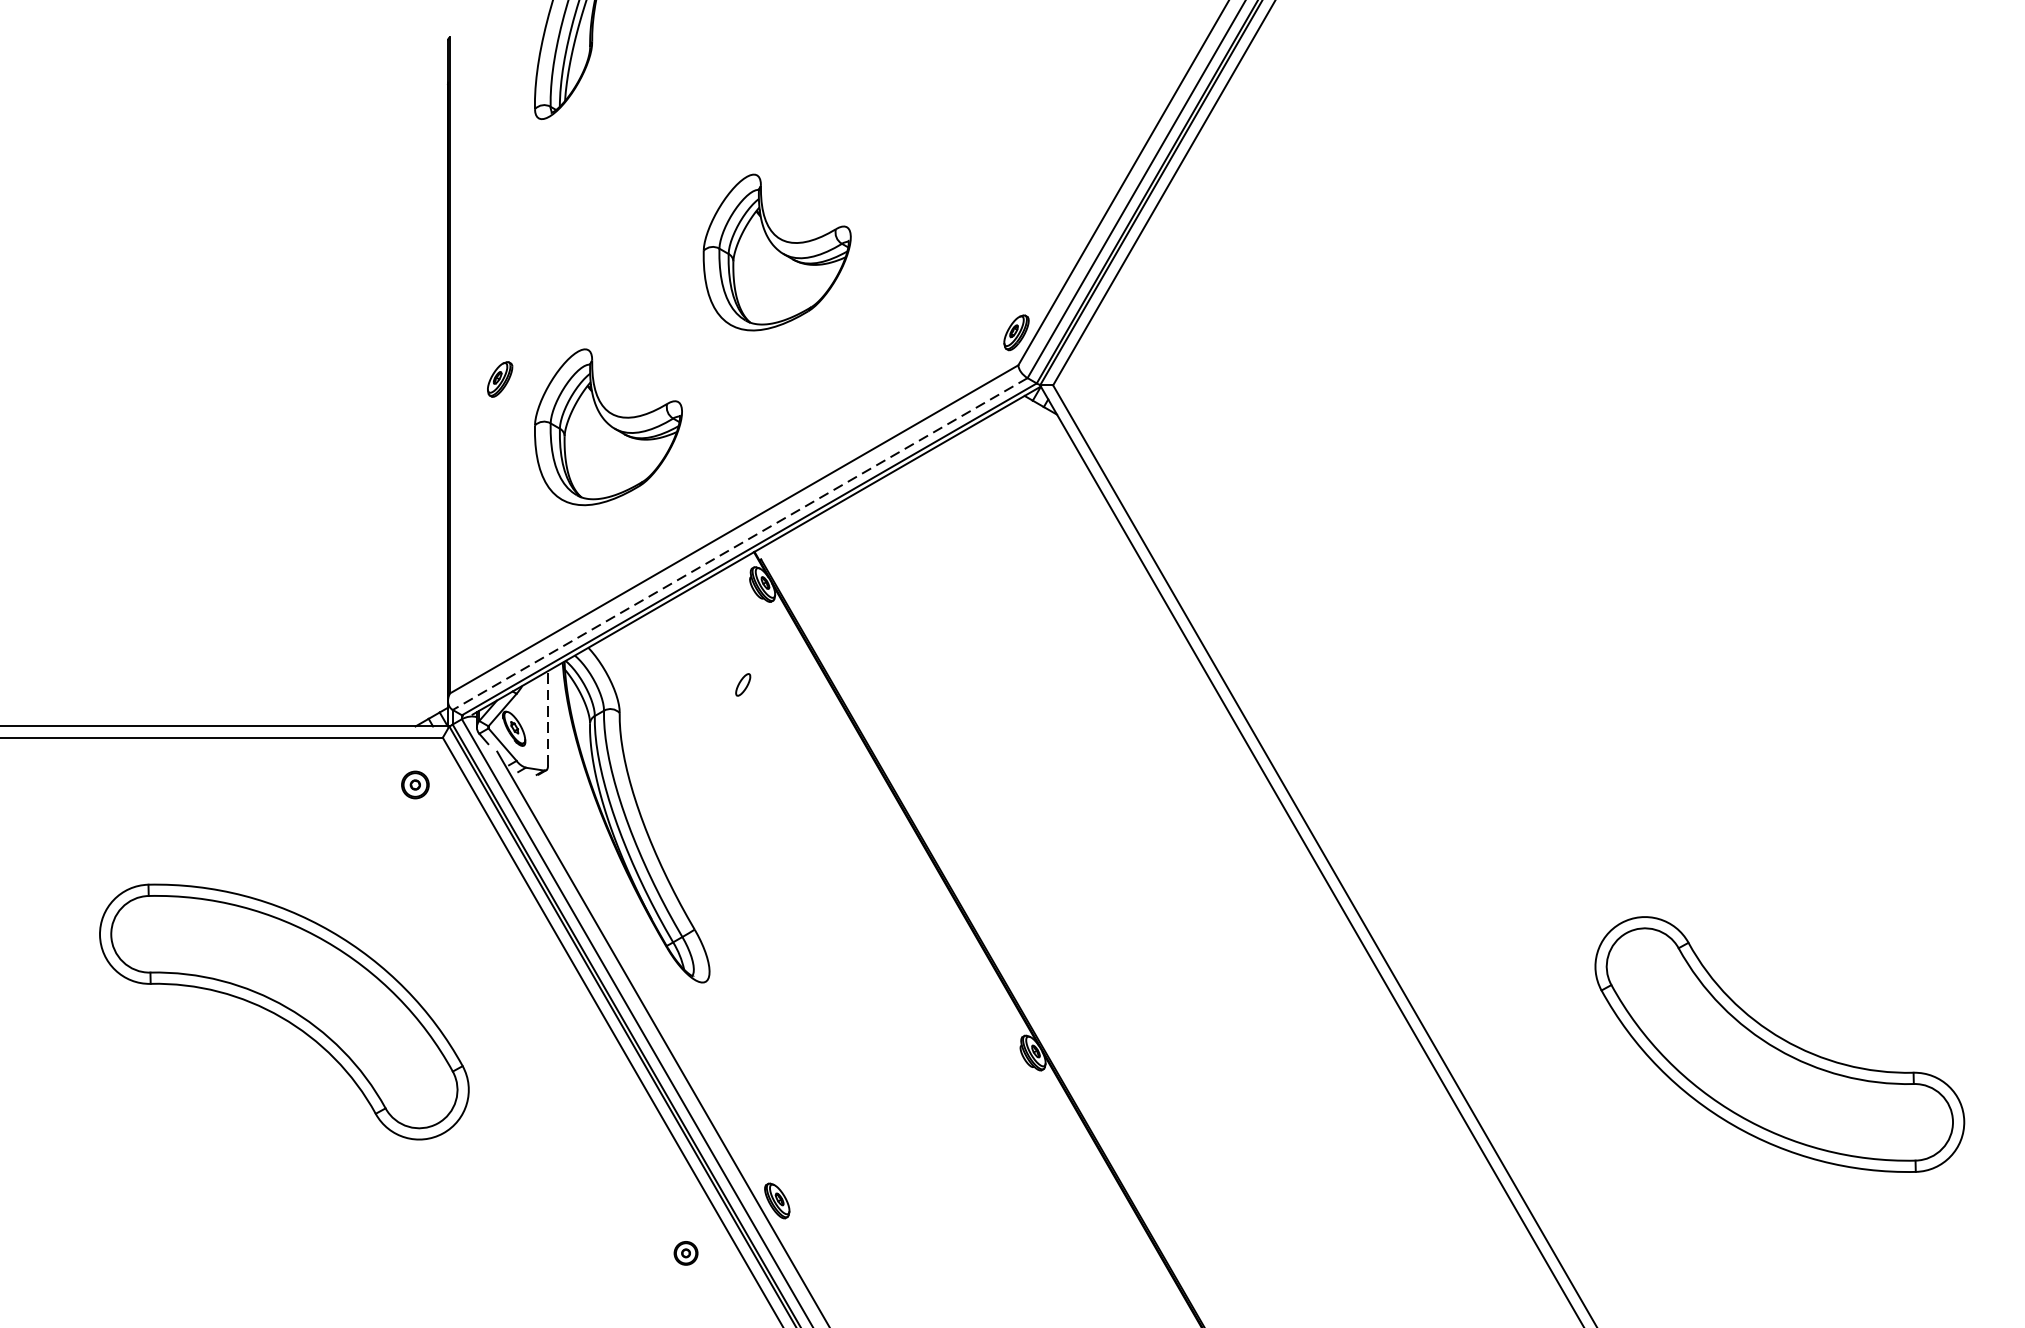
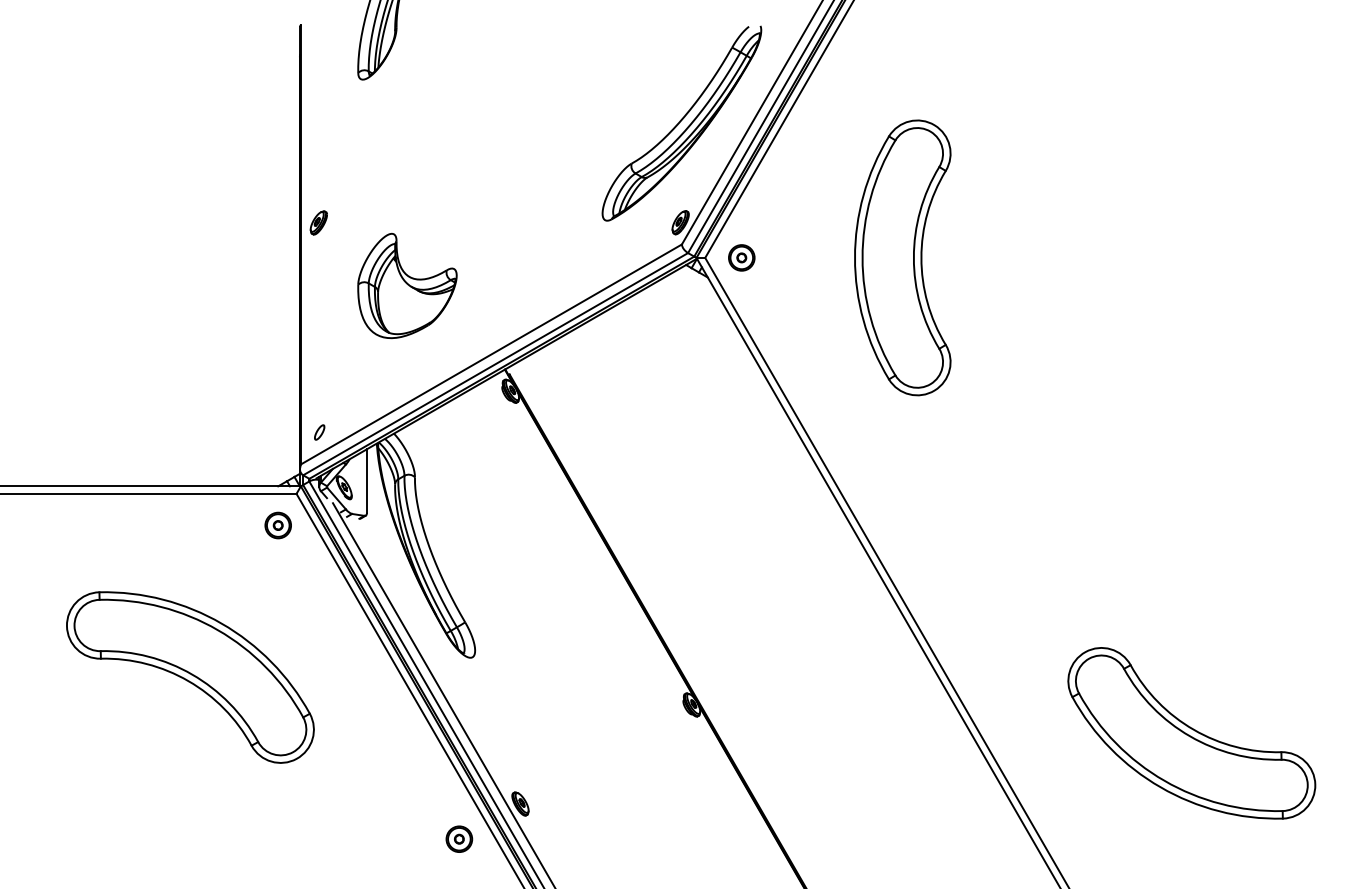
part: (1017, 184) -> (681, 123), added
part: (777, 251) -> (520, 168), removed
part: (499, 378) -> (318, 222), moved
part: (1107, 384) -> (741, 257), added
part: (1347, 384) -> (902, 257), added
line: (739, 544) -> (495, 364), dashed -> solid
part: (742, 684) -> (319, 432), moved
line: (547, 717) -> (366, 480), dashed -> solid
part: (414, 784) -> (277, 525), size x1.43
part: (1779, 1044) -> (1191, 733), moved
part: (686, 1252) -> (459, 838), size x1.67

